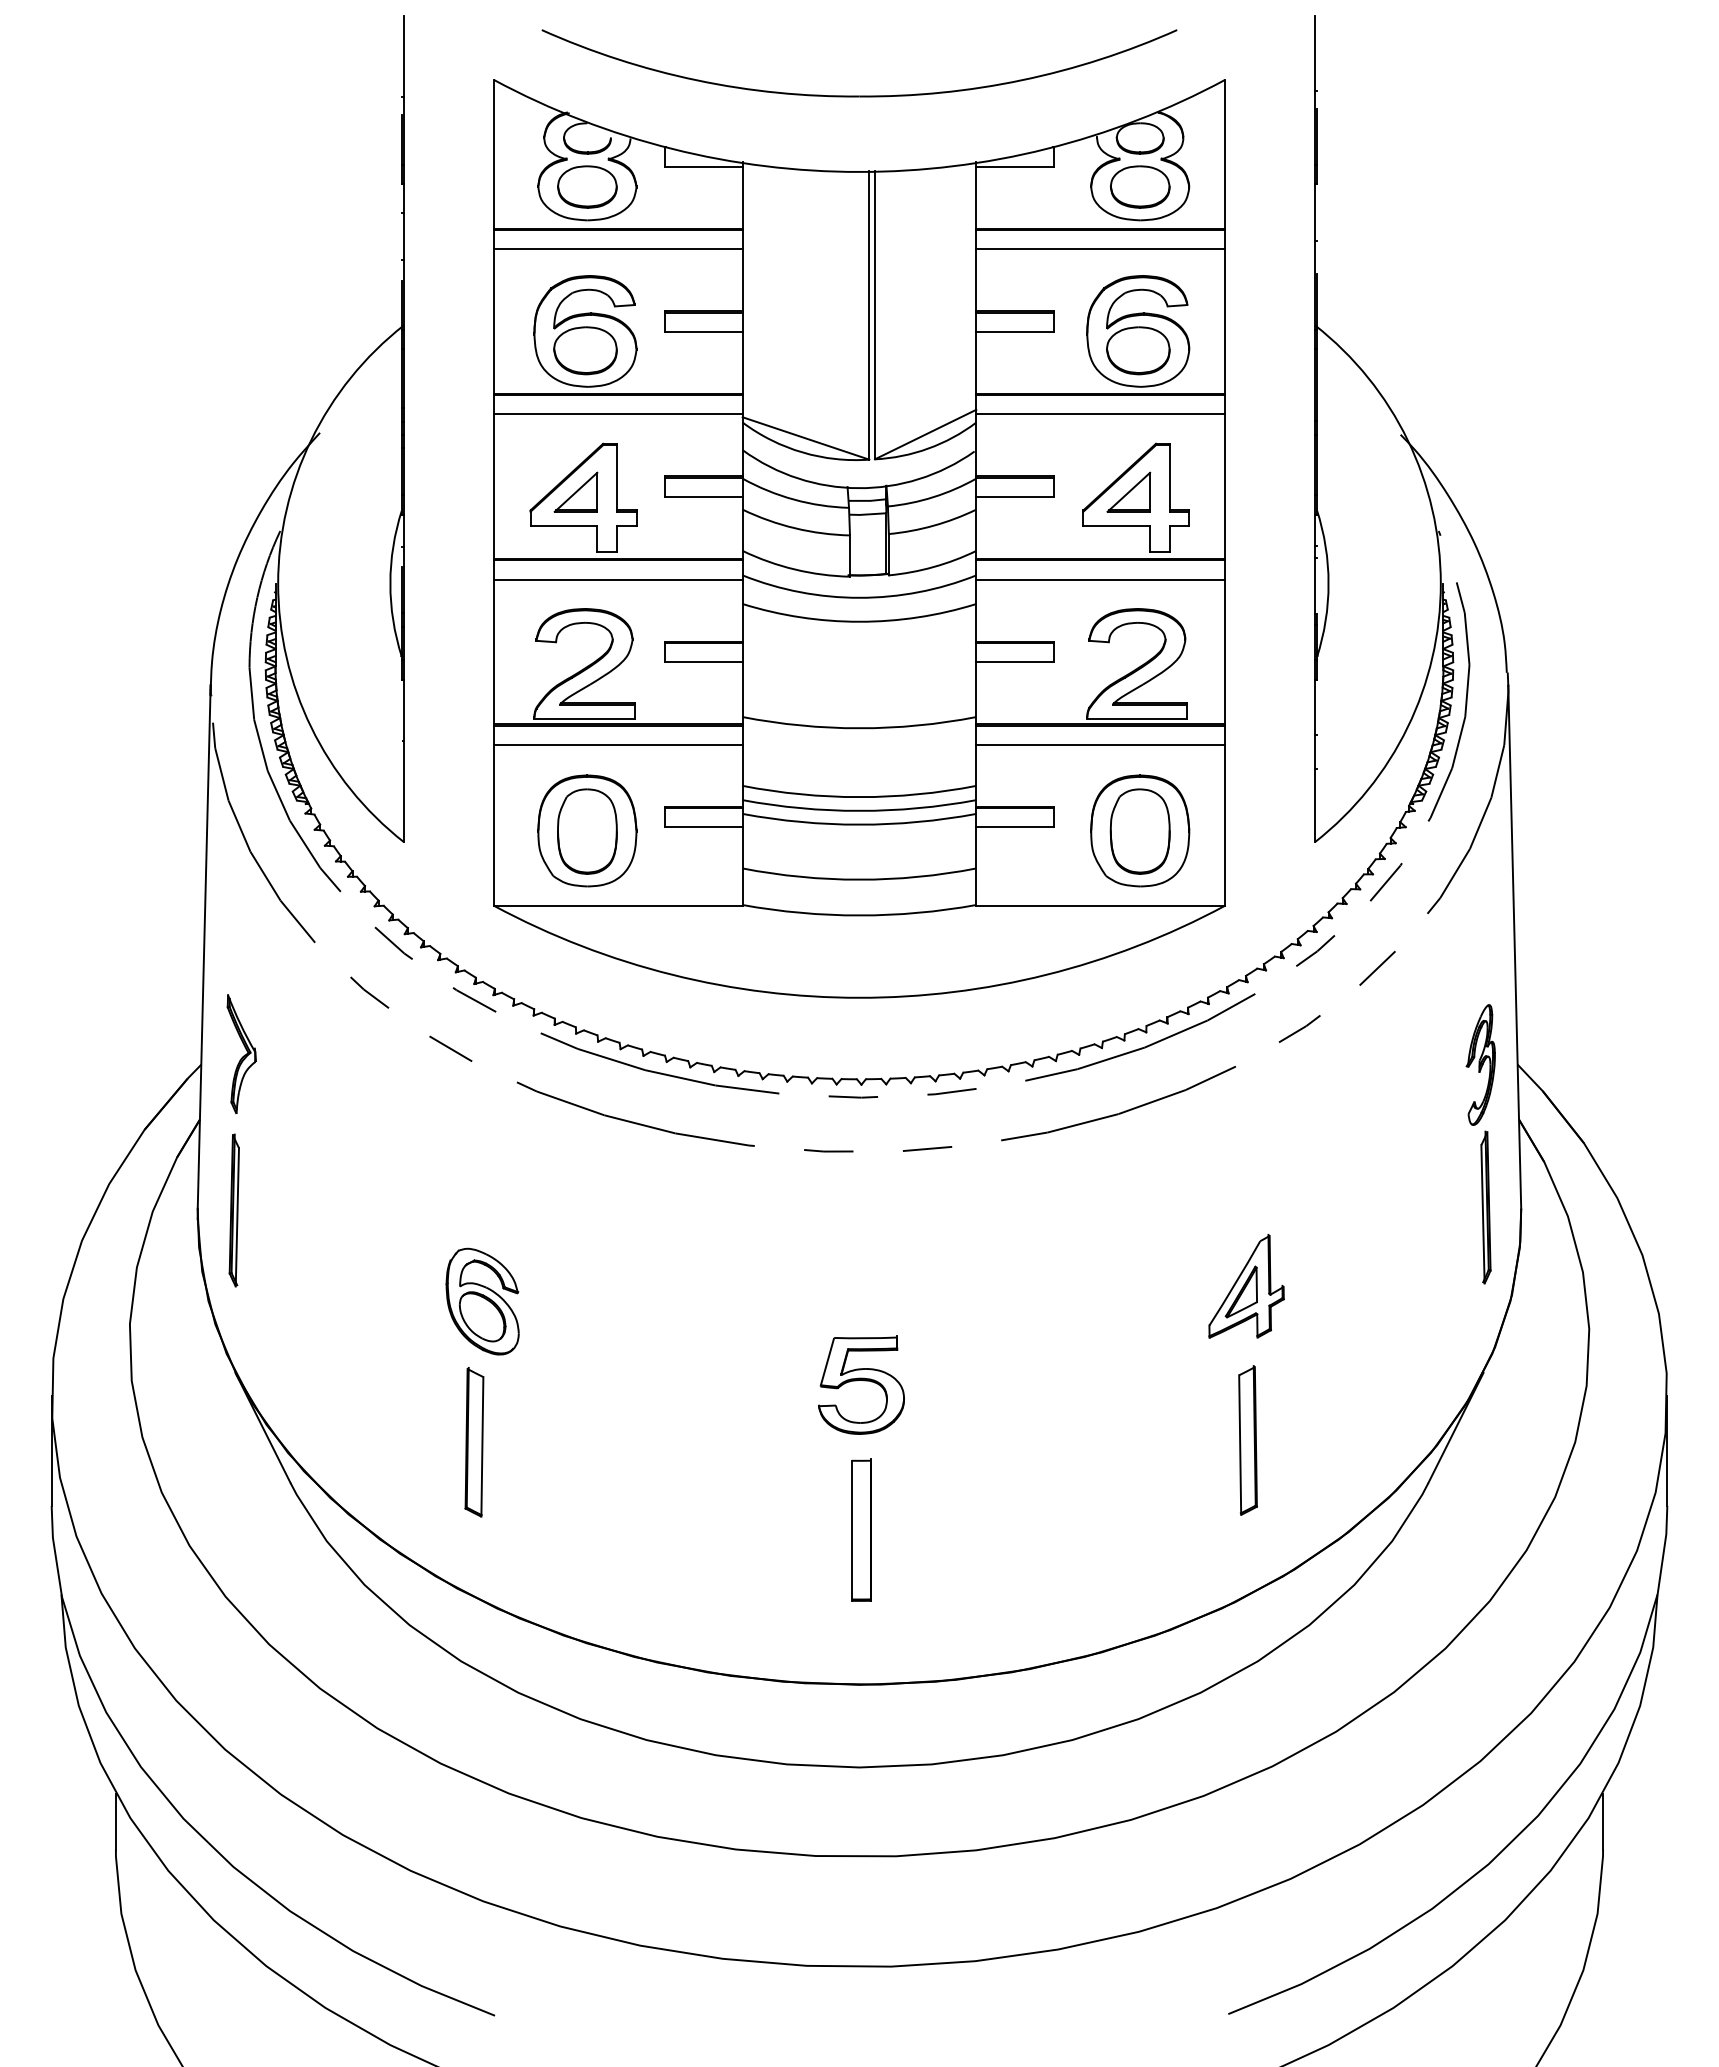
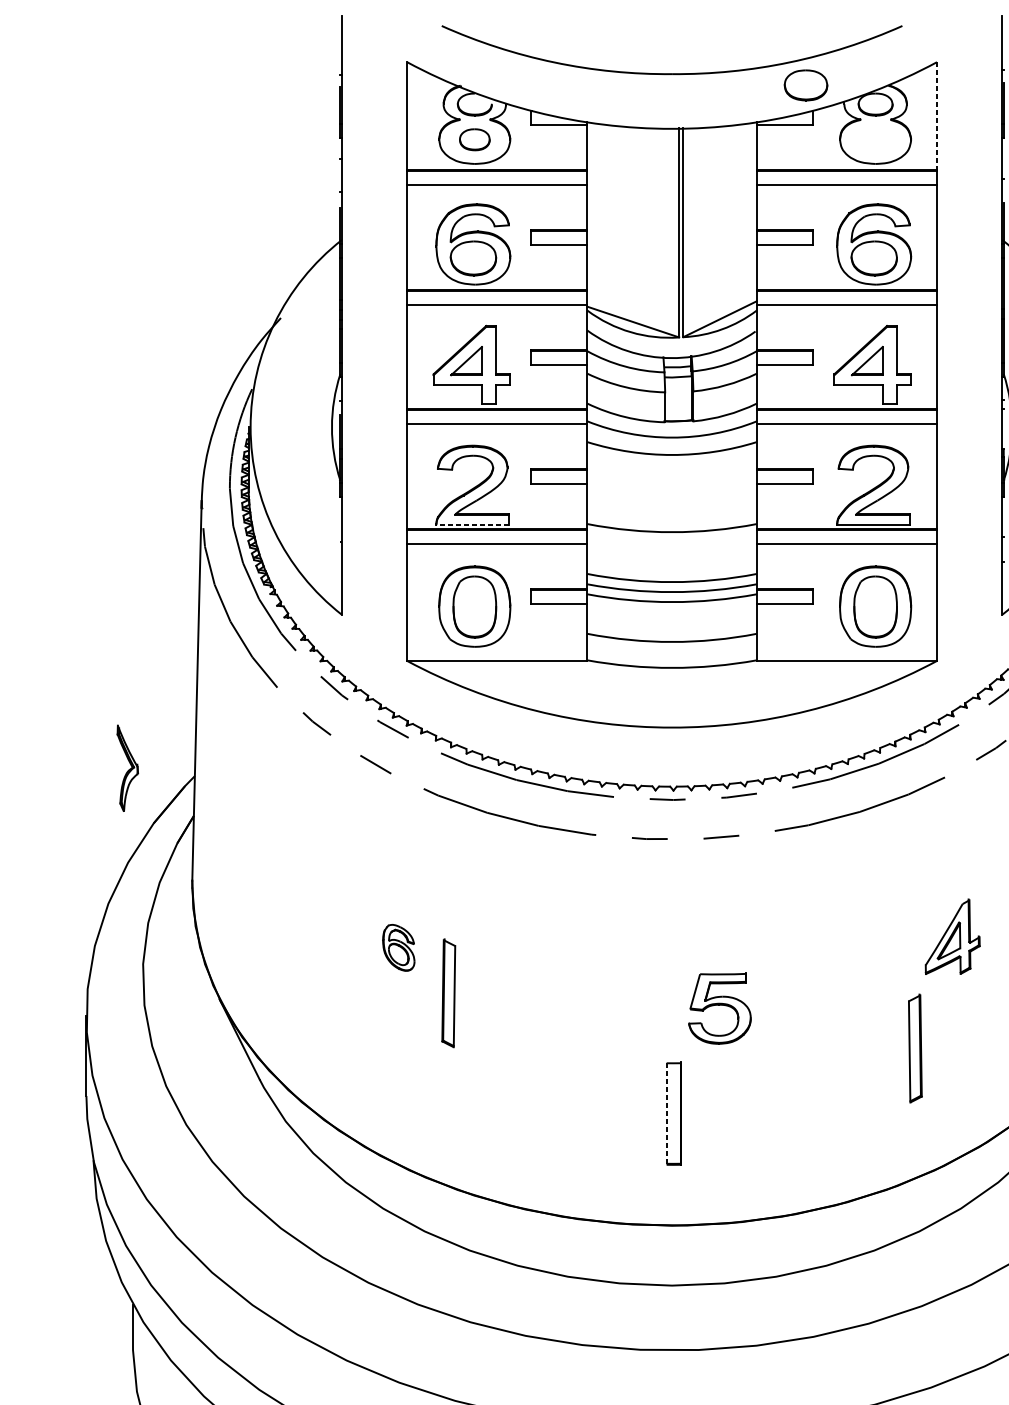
line: (1224, 154) -> (936, 116), solid -> dashed
part: (587, 186) -> (474, 139), size x0.7
part: (1140, 186) -> (806, 85), moved
line: (584, 718) -> (472, 525), solid -> dashed
part: (241, 1054) -> (127, 768), moved
part: (233, 1210) -> (218, 881), removed
part: (482, 1301) -> (398, 947), size x0.6
part: (861, 1384) -> (719, 1007), moved
part: (1247, 1440) -> (914, 1048), moved
part: (474, 1442) -> (448, 993), moved
line: (851, 1531) -> (666, 1114), solid -> dashed

